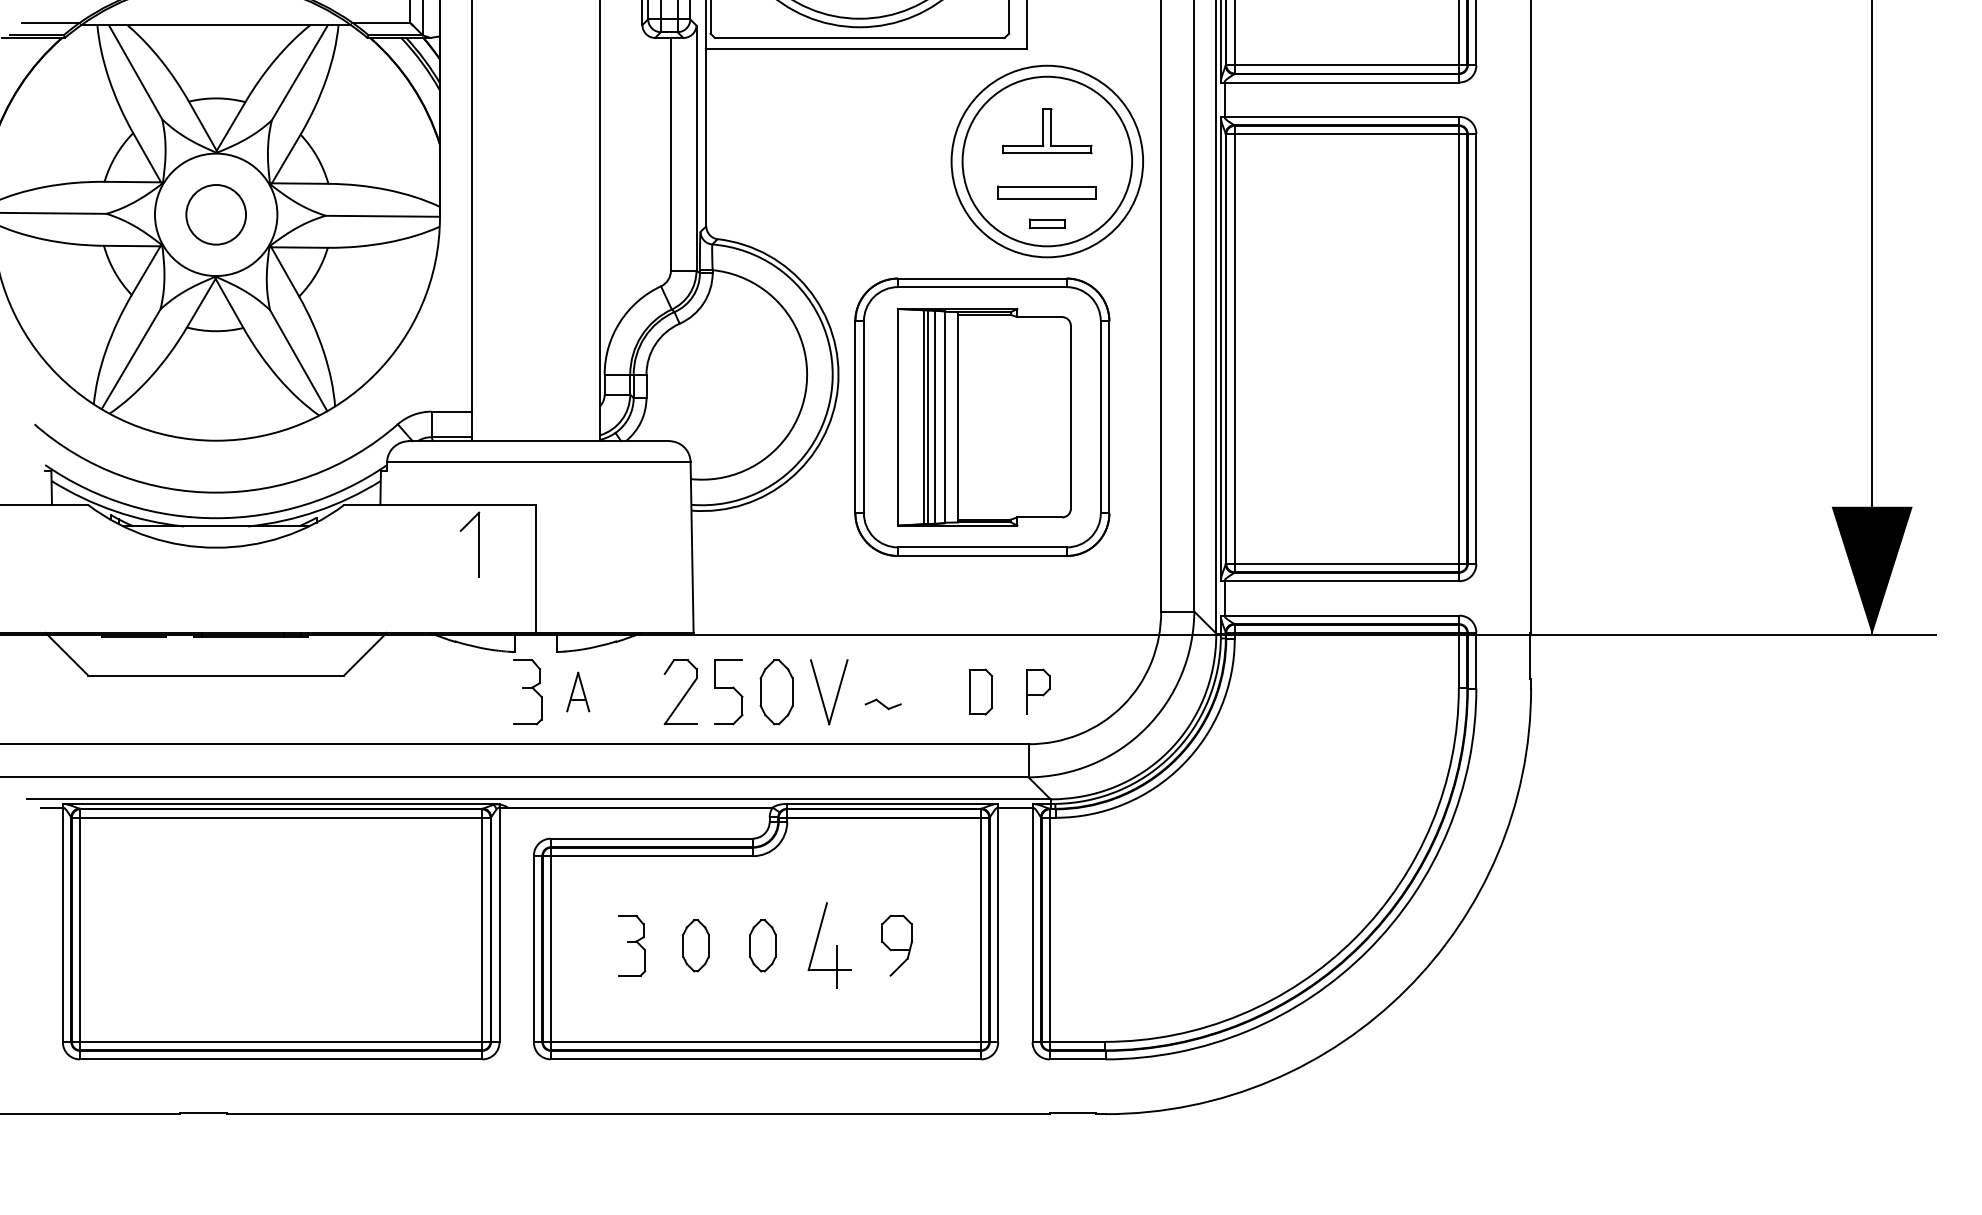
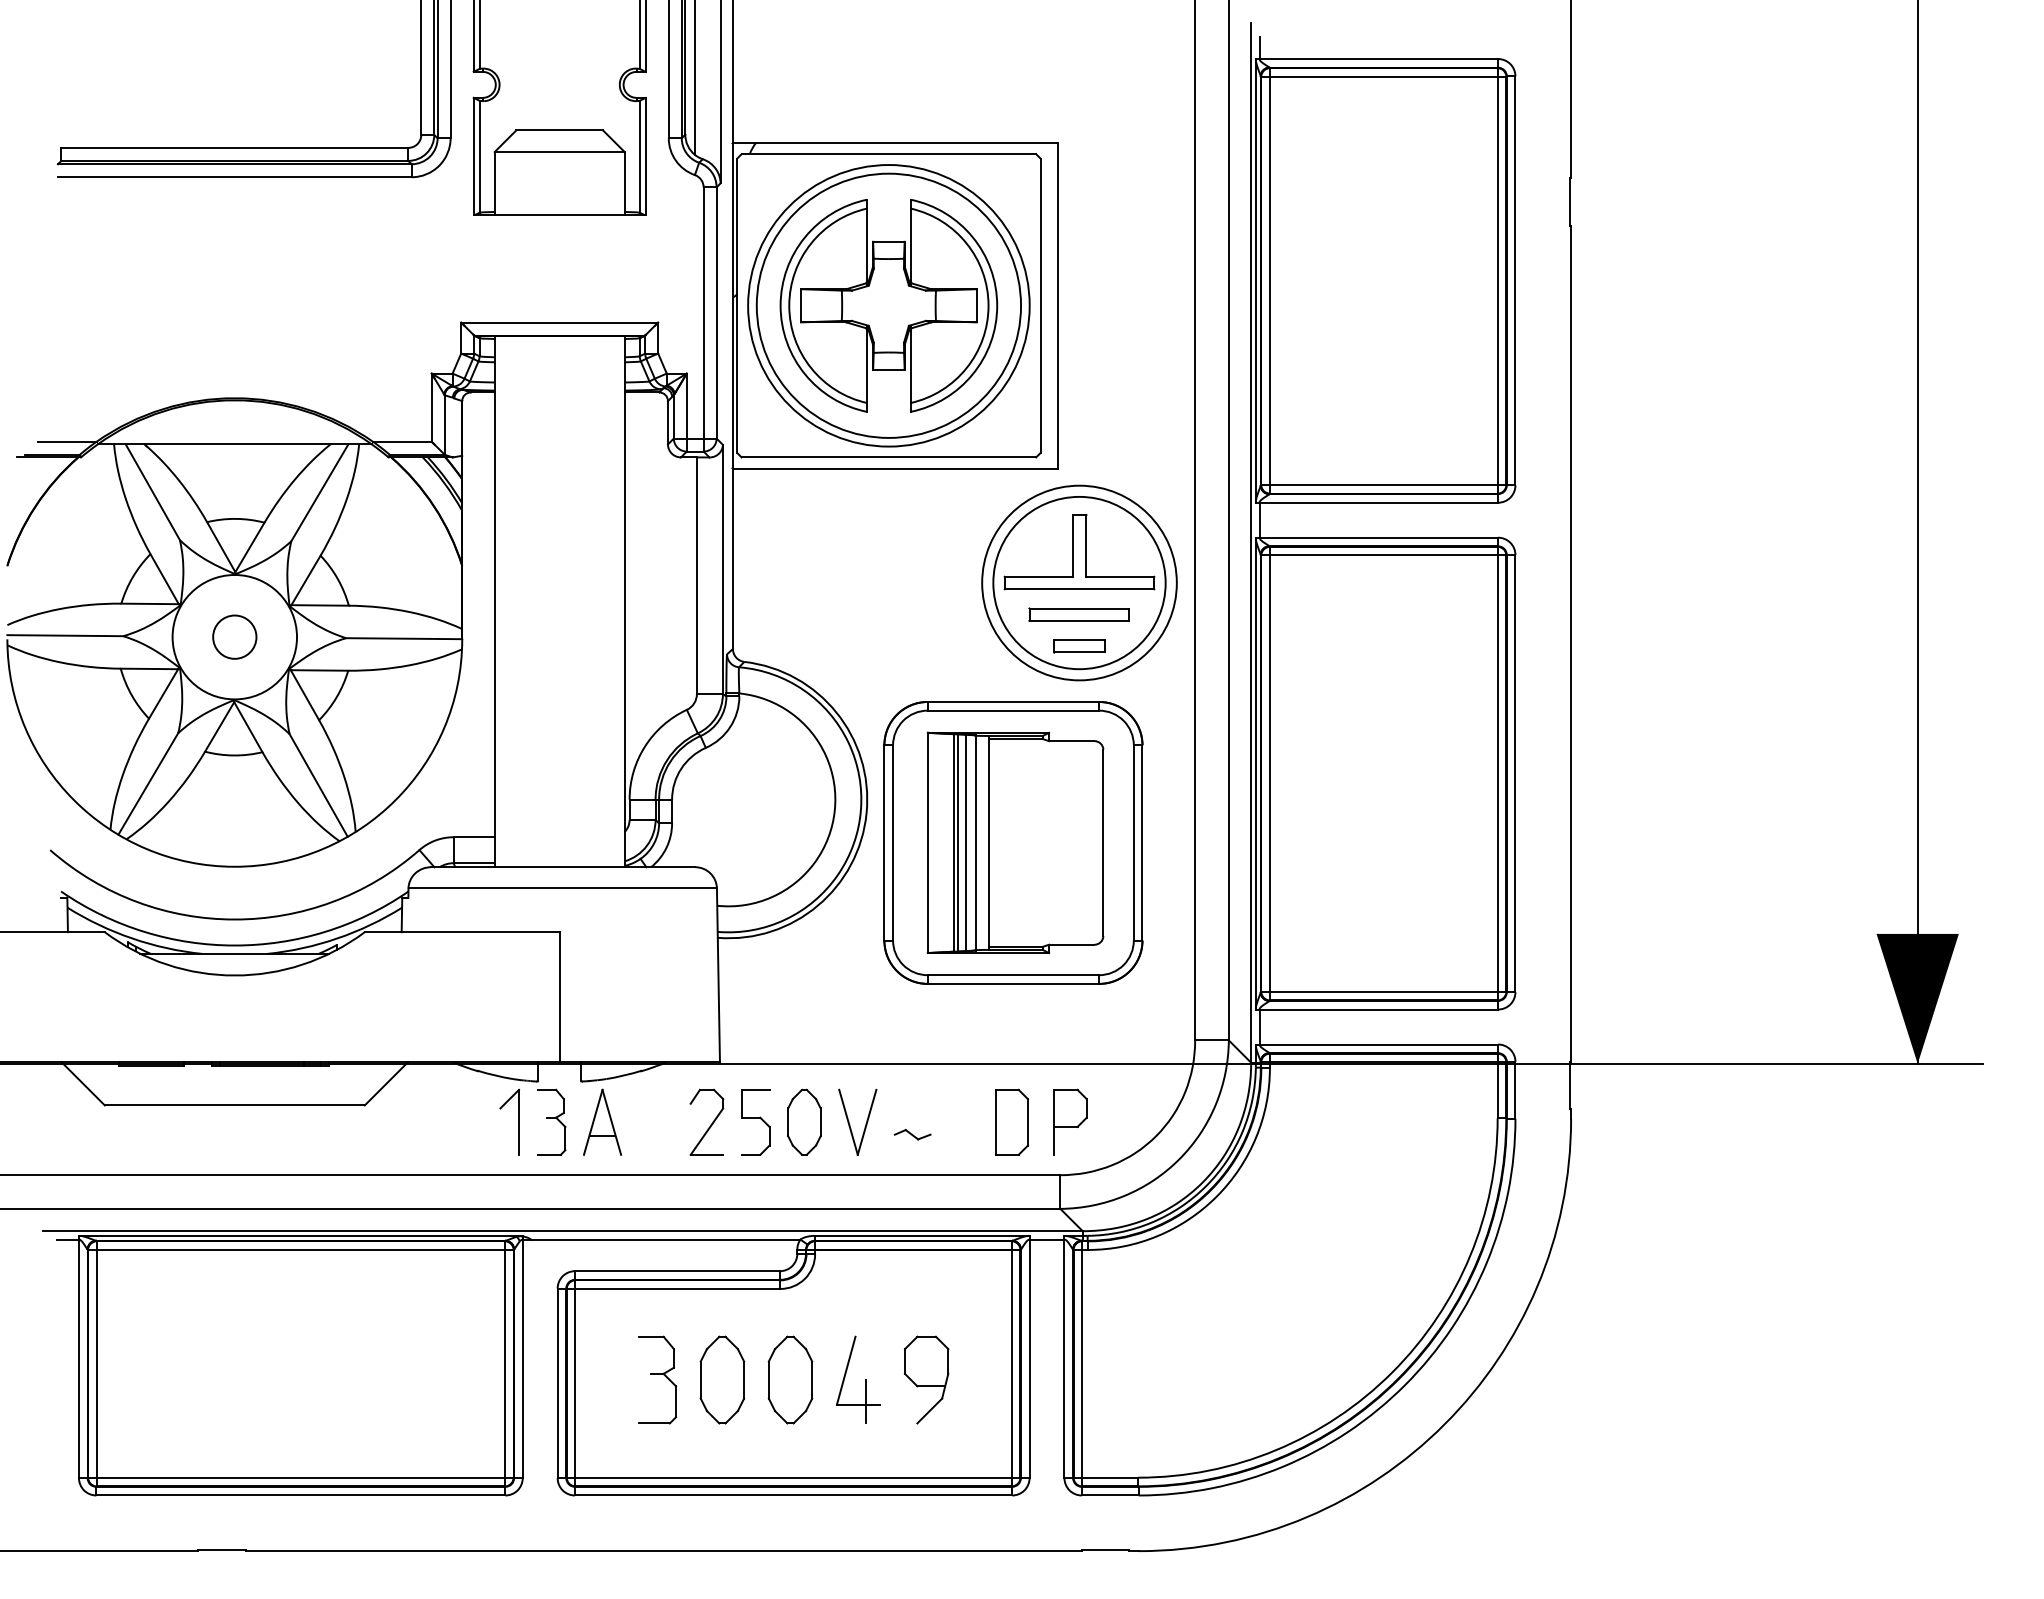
part: (1047, 131) -> (1079, 552), size x1.67
circle: (215, 214) -> (234, 636), size x0.71
part: (1047, 223) -> (1079, 646), size x1.43
part: (478, 543) -> (518, 1121), moved
part: (578, 691) -> (602, 1121), size x1.67
part: (981, 691) -> (1012, 1121), size x1.43
part: (1038, 691) -> (1070, 1121), size x1.43
part: (632, 945) -> (657, 1379), size x1.43
part: (696, 945) -> (722, 1379), size x1.67
part: (762, 945) -> (790, 1379), size x1.67
part: (896, 945) -> (926, 1379), size x1.43

